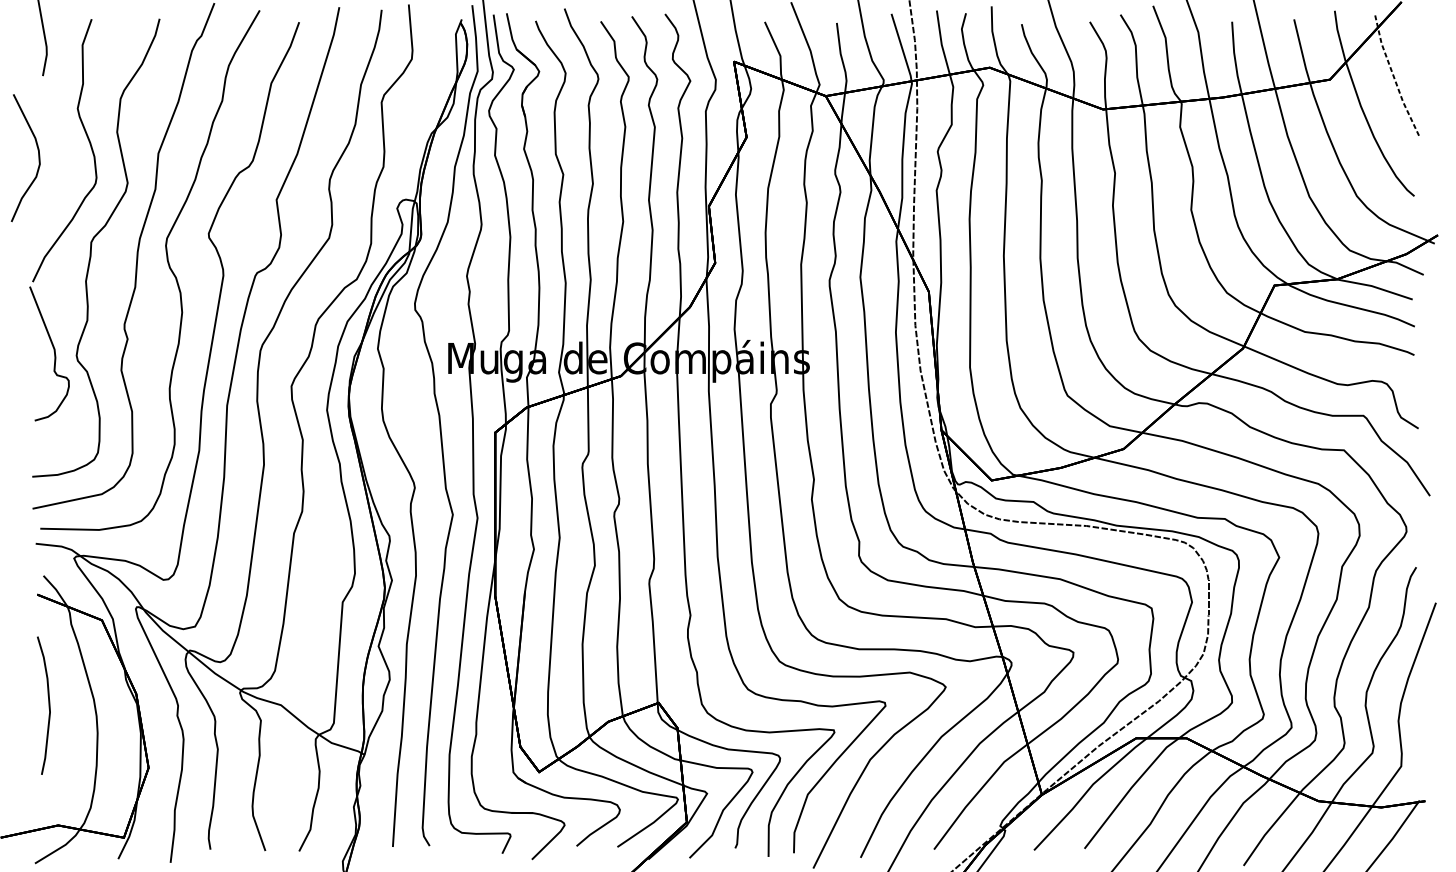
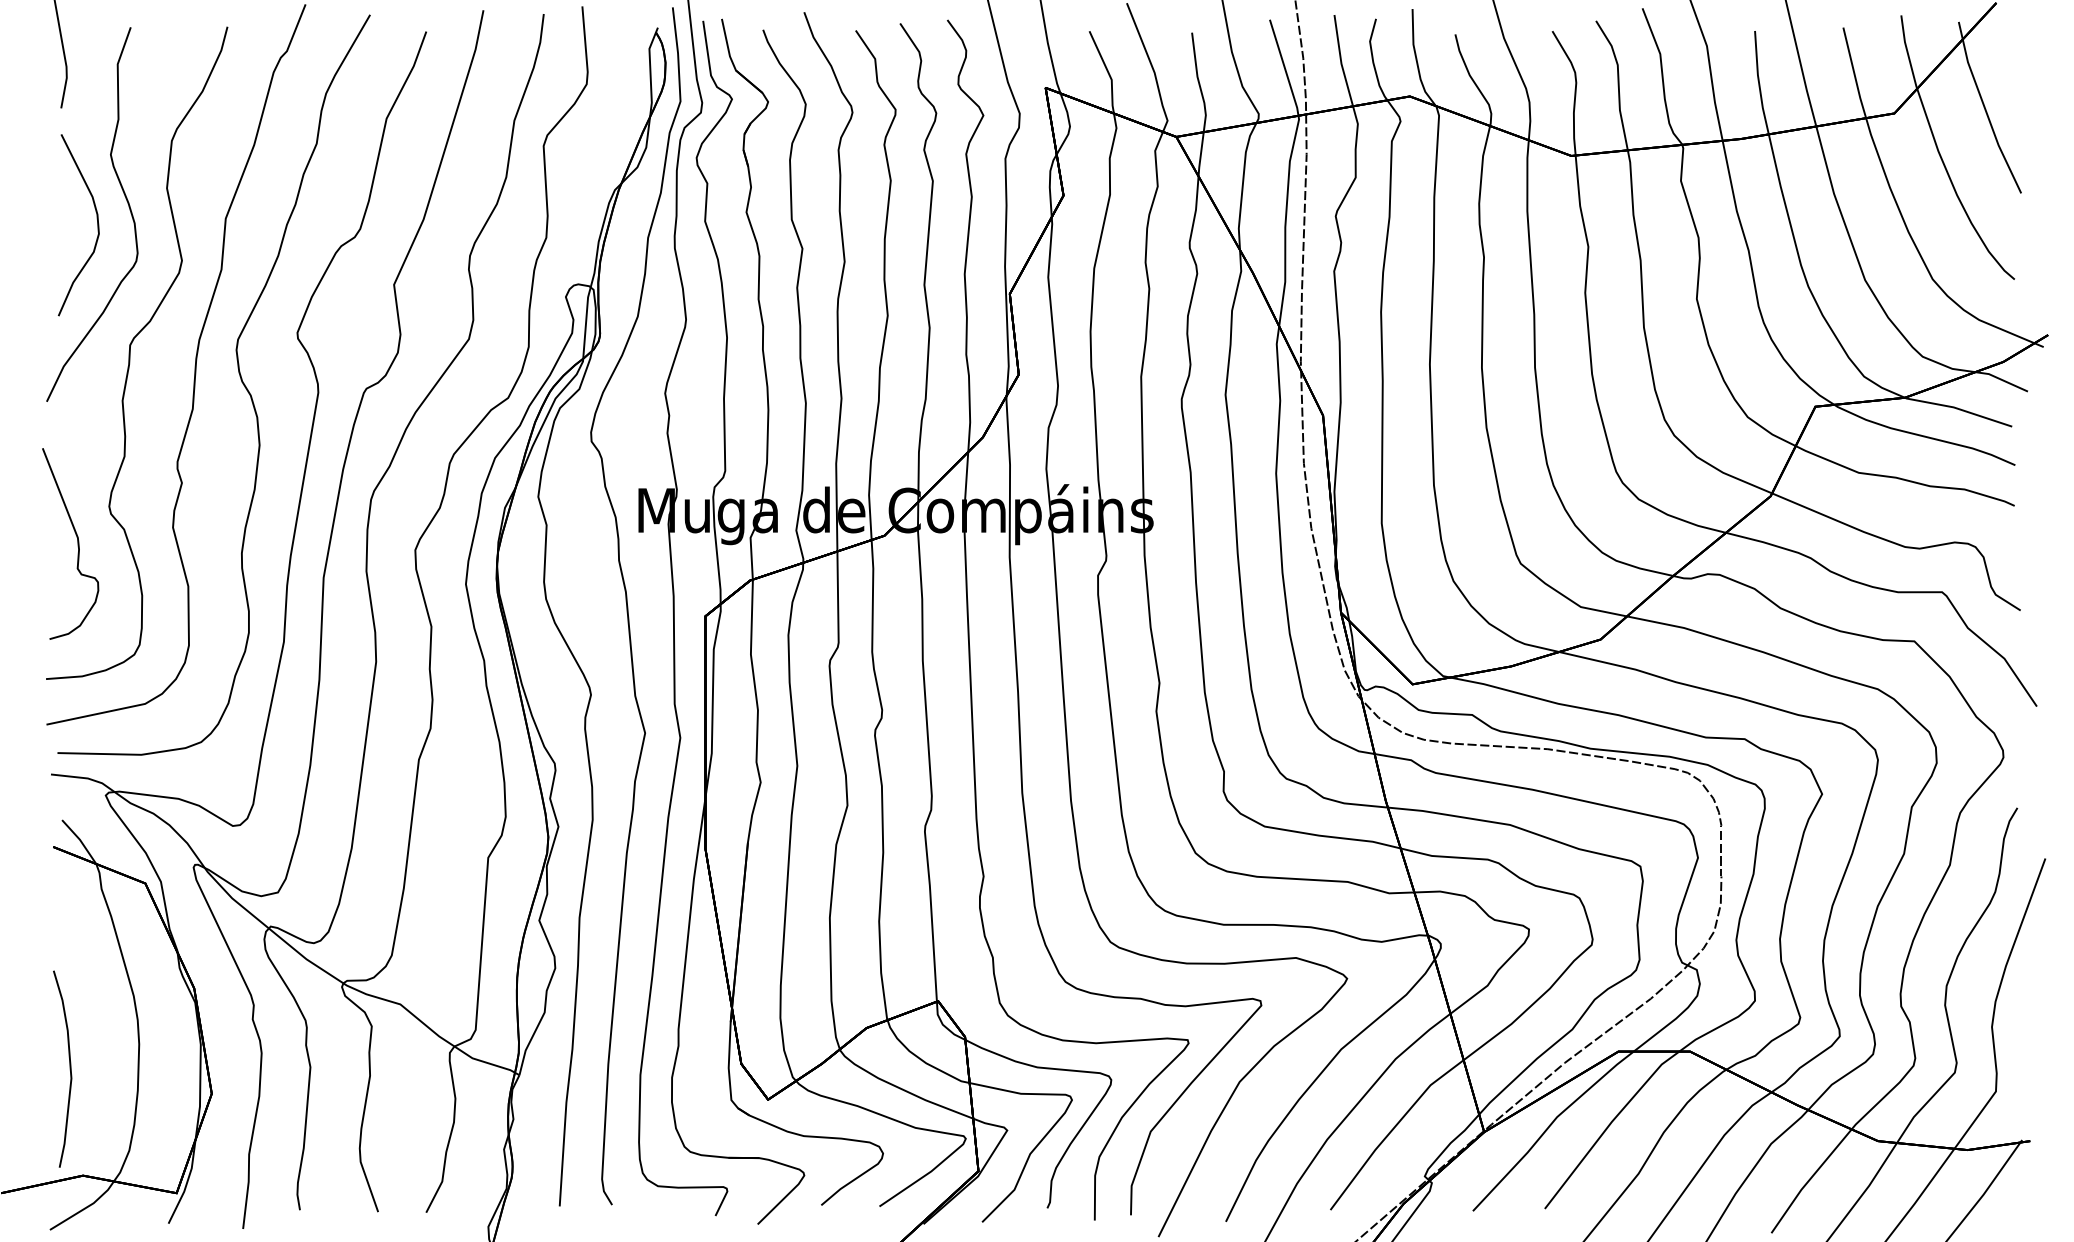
line: (1393, 76) -> (1985, 108), dashed -> solid
curve: (38, 158) -> (97, 225), moved
curve: (54, 353) -> (77, 543), moved
curve: (48, 705) -> (69, 1068), moved

